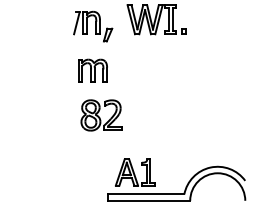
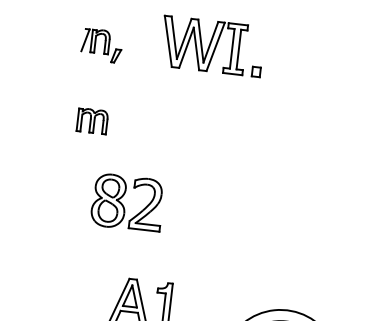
part: (93, 26) -> (102, 45), size x0.6
part: (92, 70) -> (91, 120), size x0.6
part: (101, 115) -> (127, 202), moved

